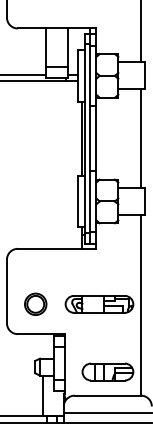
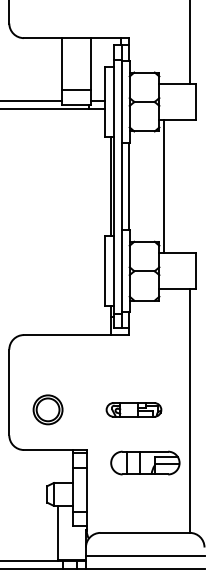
line: (140, 138) -> (163, 186), moved
part: (99, 304) -> (133, 409), size x0.6
part: (108, 371) -> (145, 462), moved

